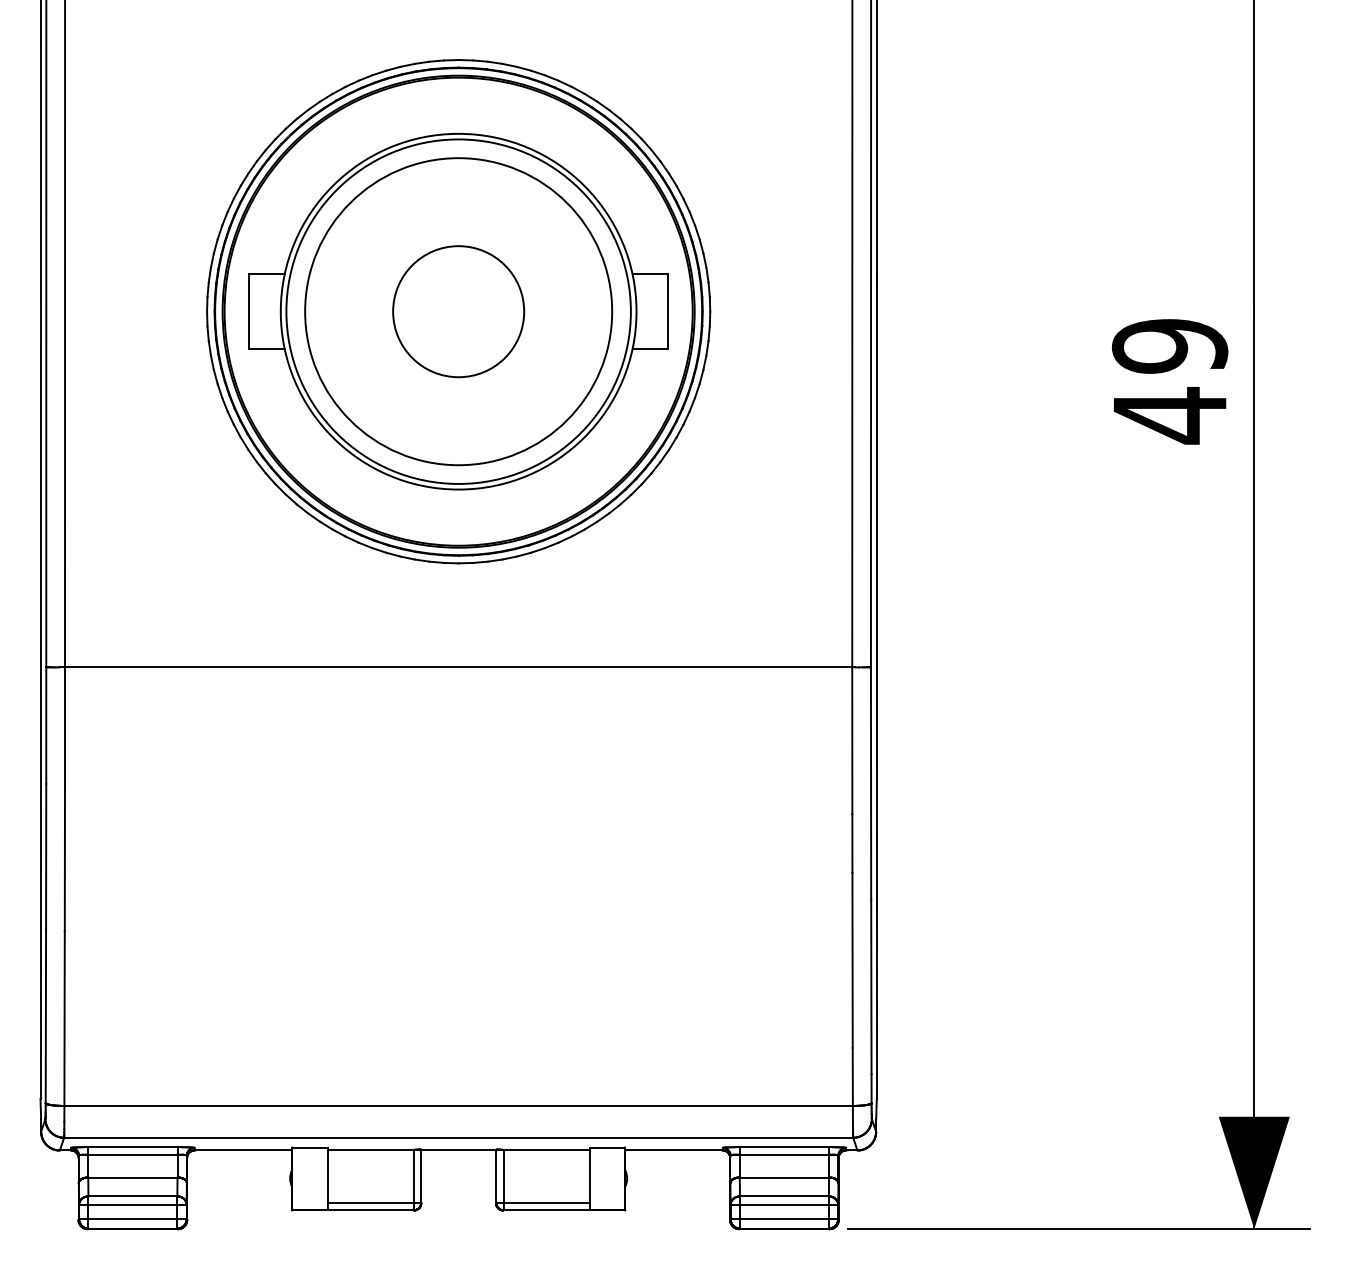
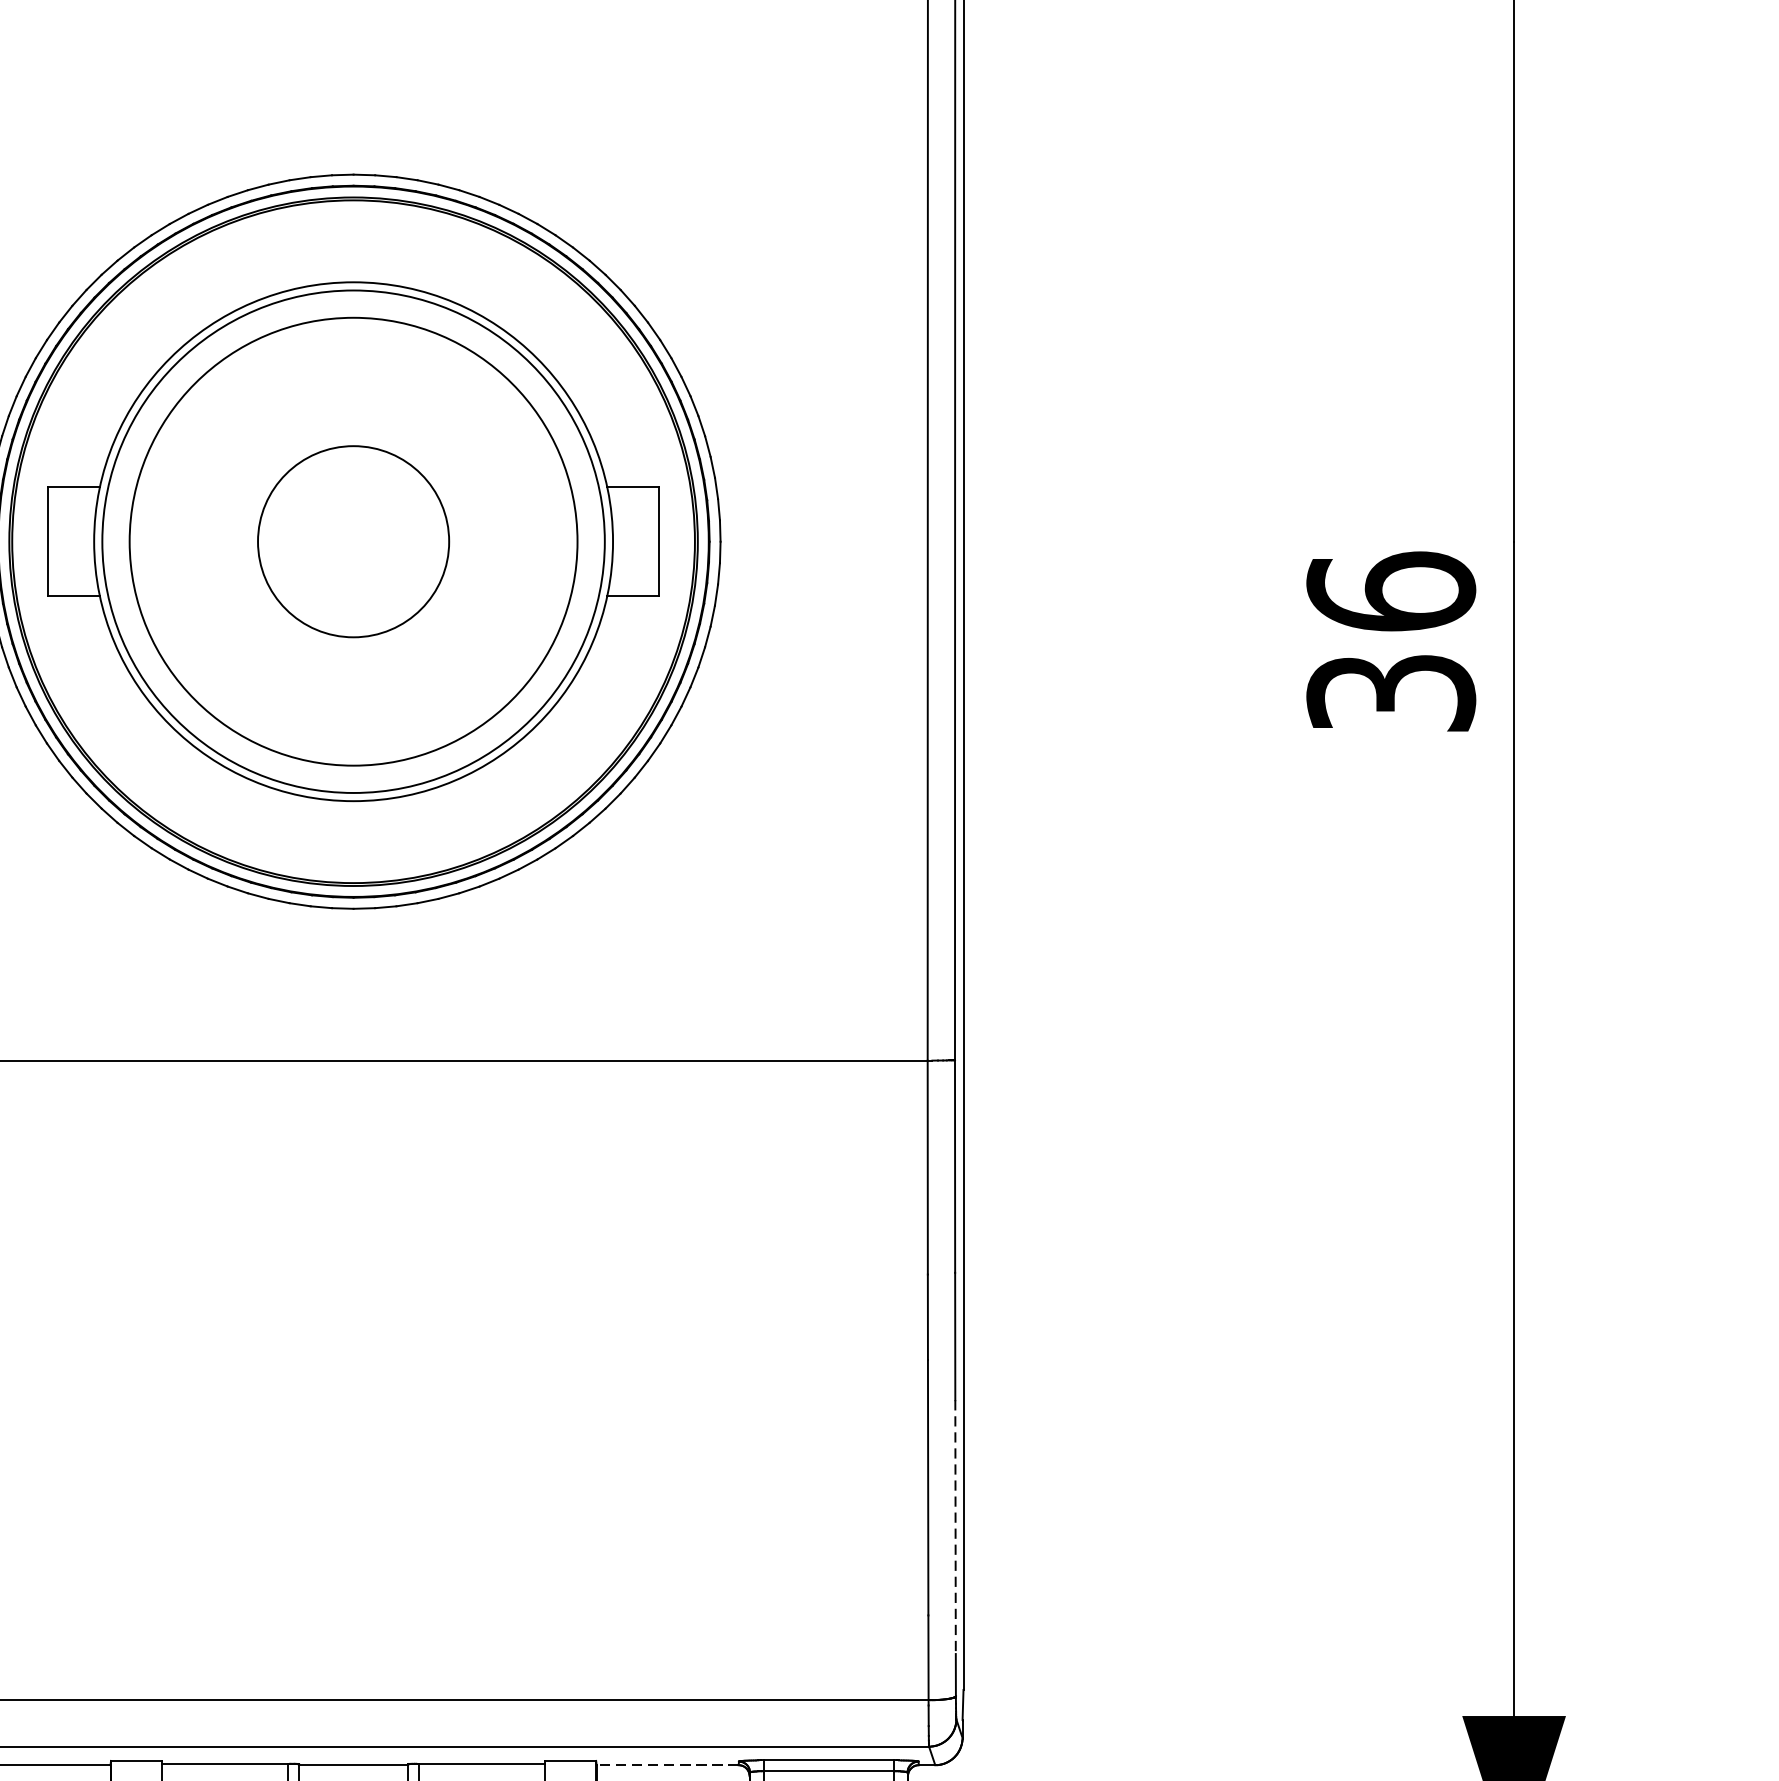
text: (1169, 381) -> (1390, 643), 49 -> 36
line: (871, 987) -> (955, 1527), solid -> dashed
line: (673, 1150) -> (666, 1765), solid -> dashed

